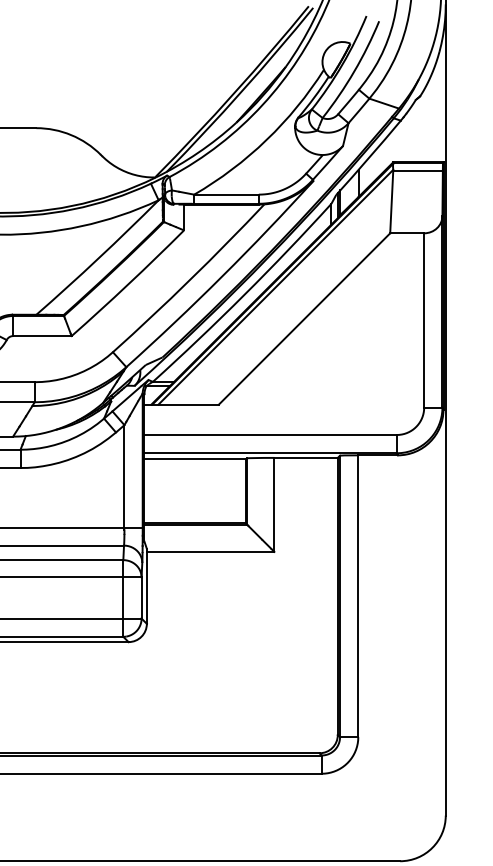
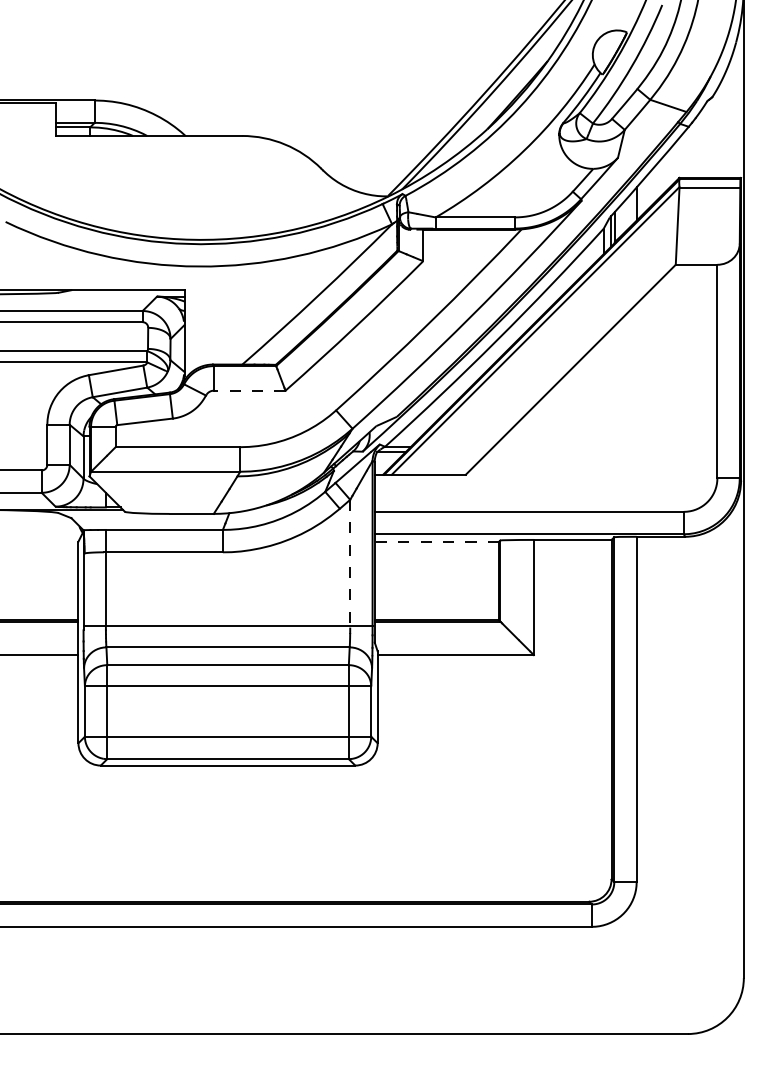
line: (42, 335) -> (249, 390), solid -> dashed
line: (194, 459) -> (436, 541), solid -> dashed
line: (124, 477) -> (350, 564), solid -> dashed

